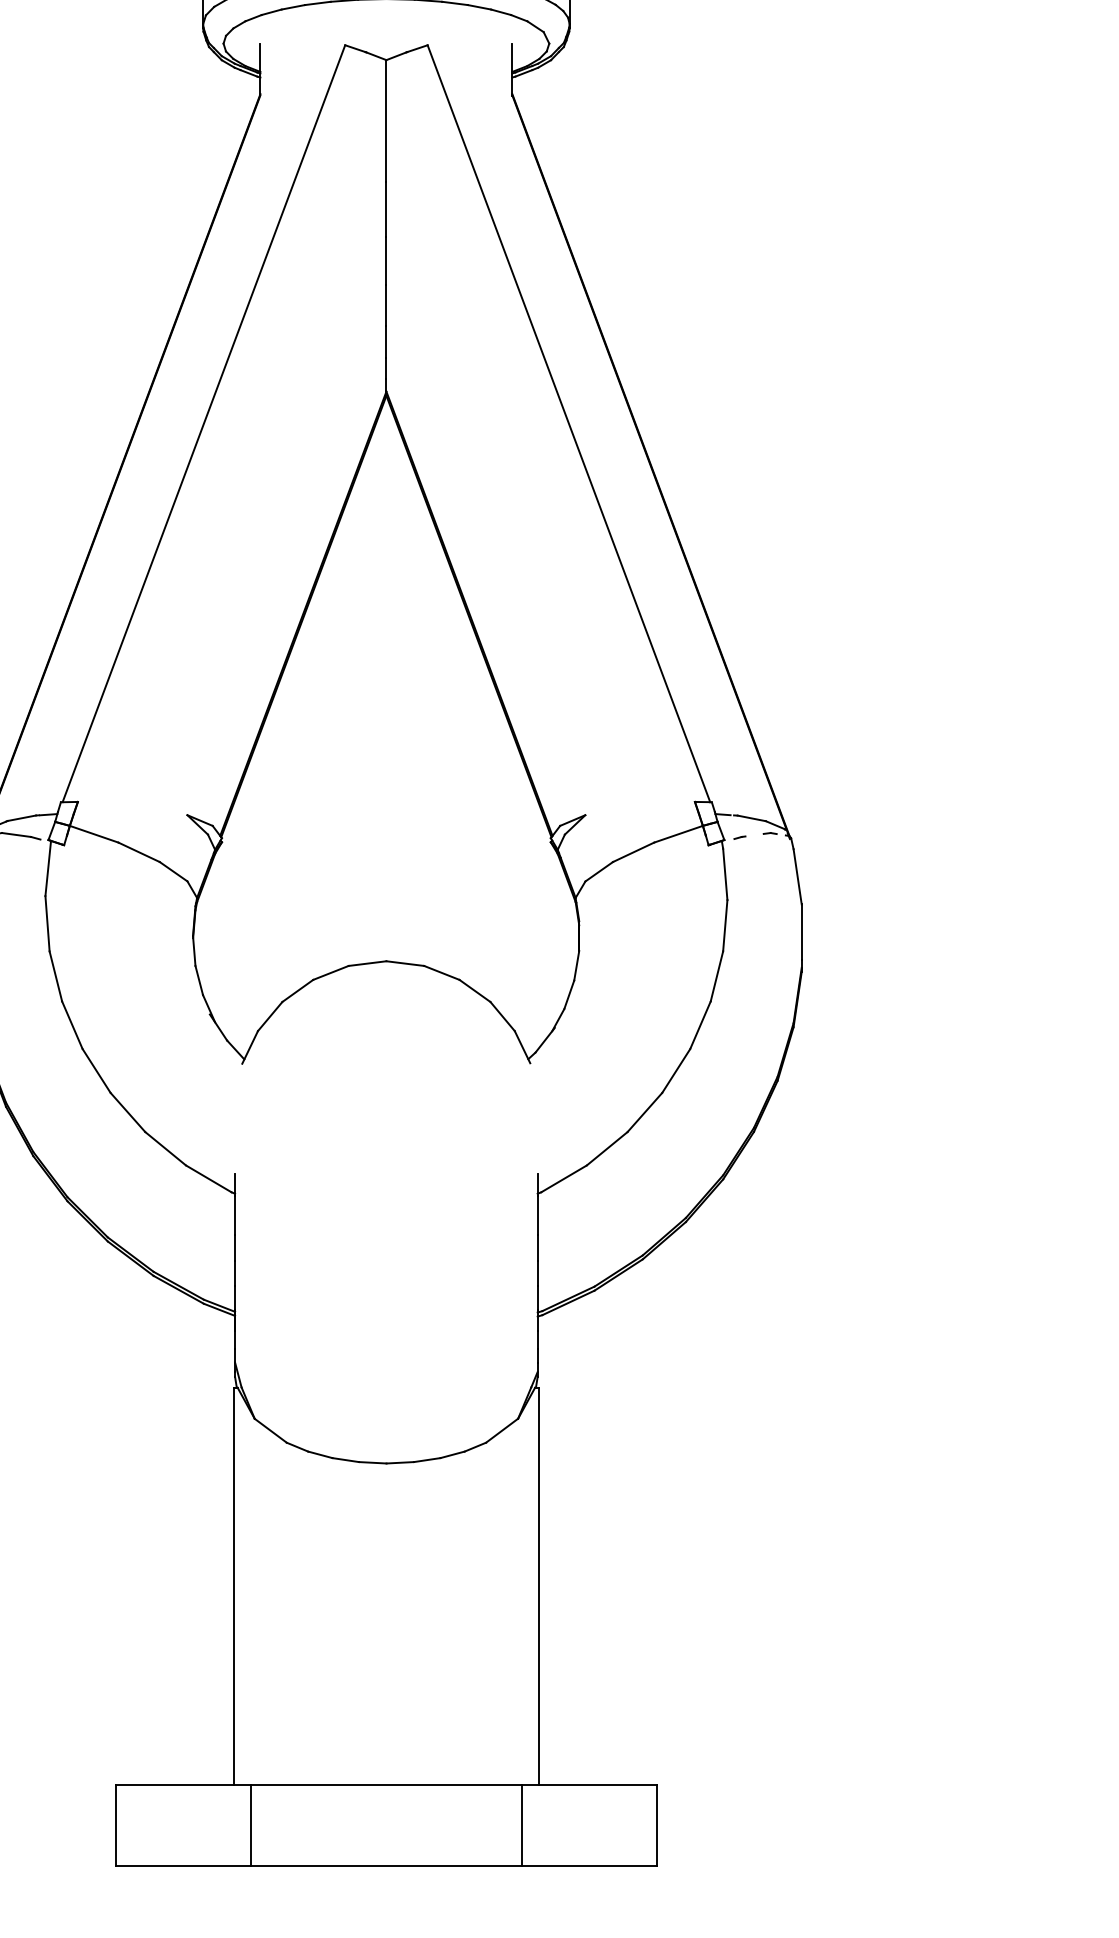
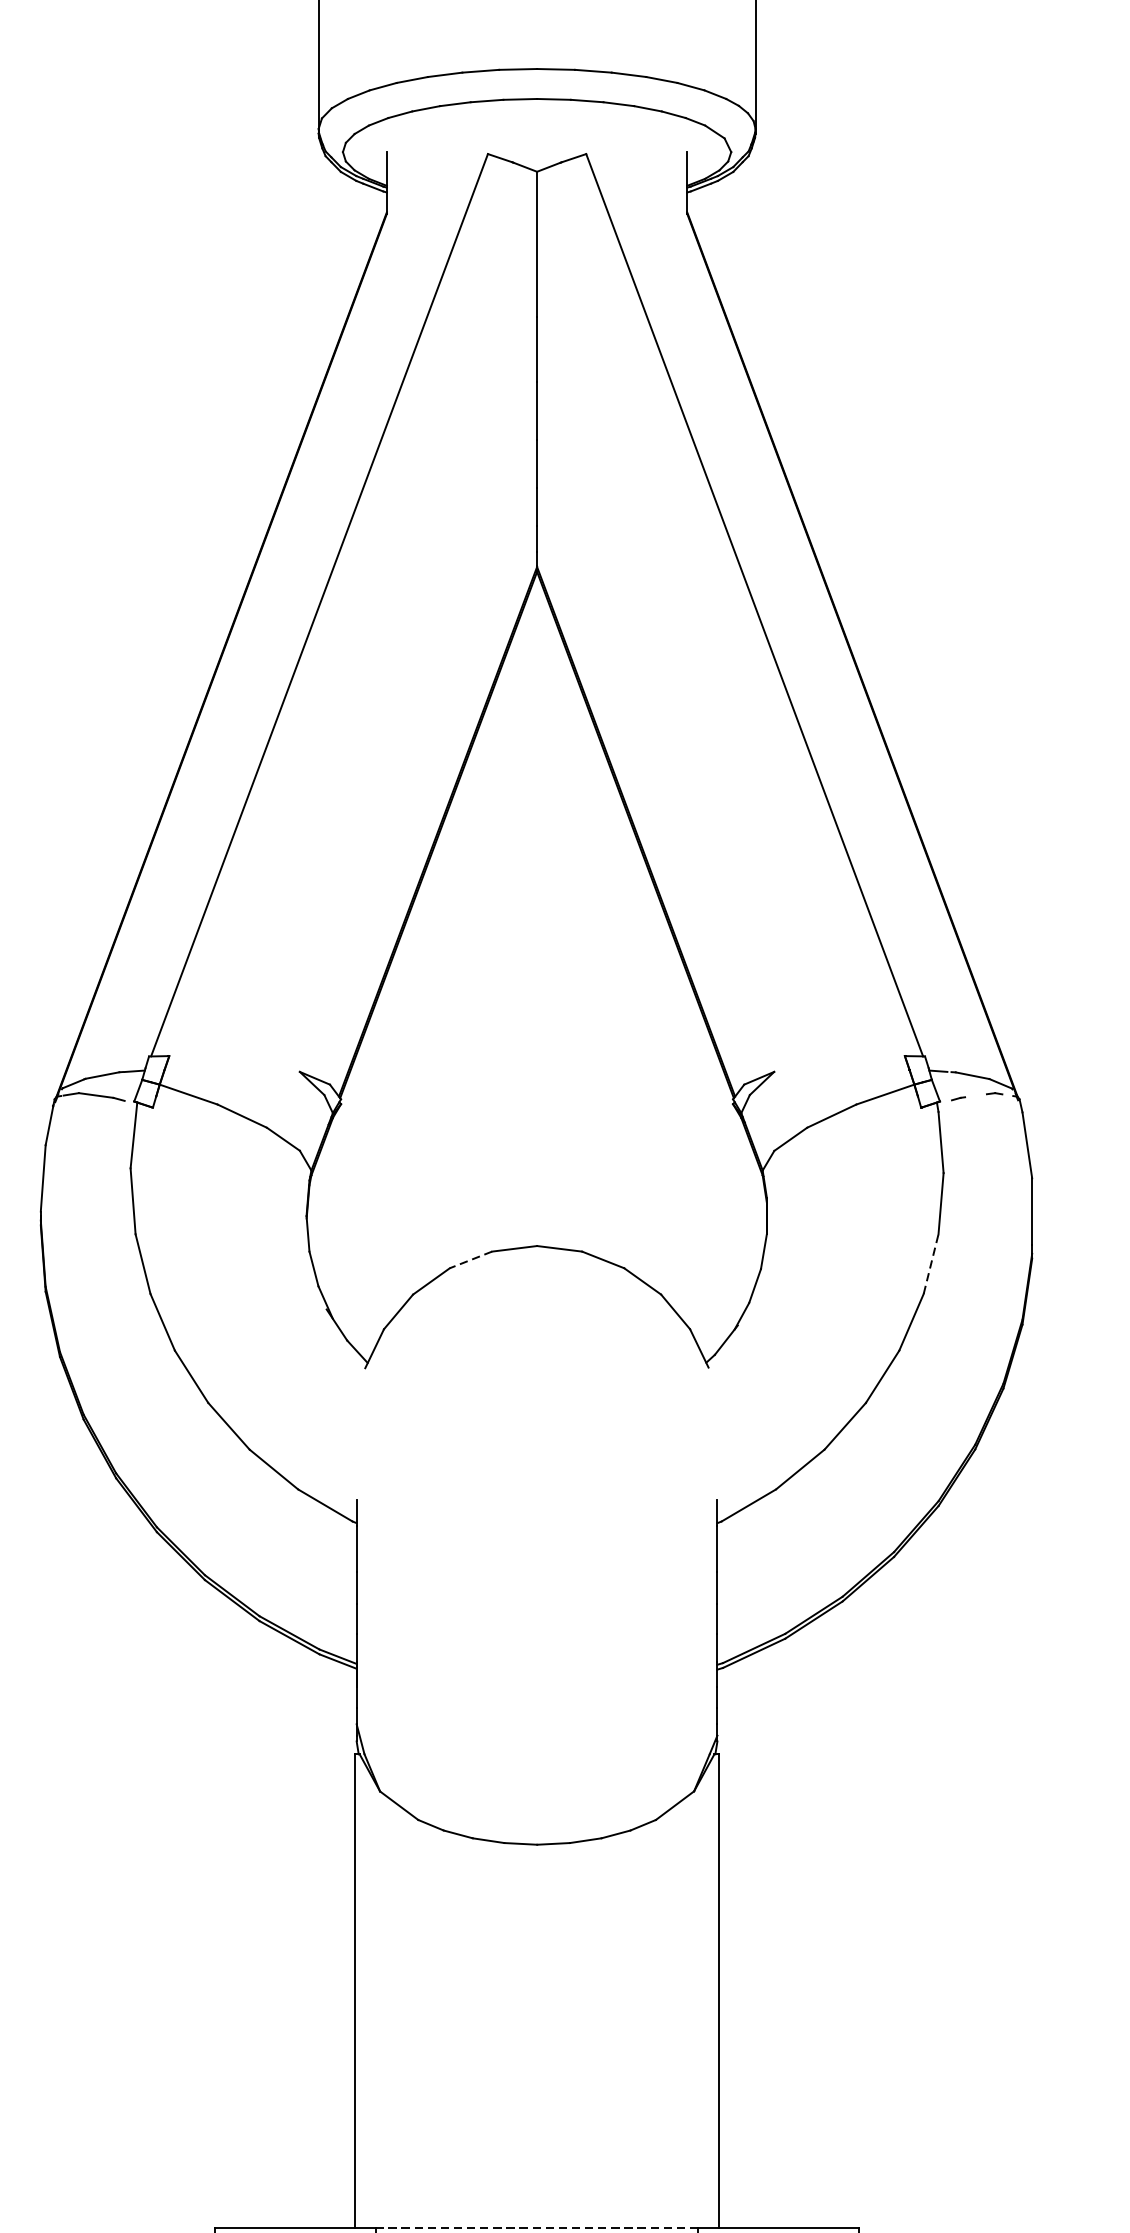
line: (330, 973) -> (470, 1260), solid -> dashed
line: (716, 976) -> (930, 1264), solid -> dashed
line: (385, 1784) -> (535, 2227), solid -> dashed

